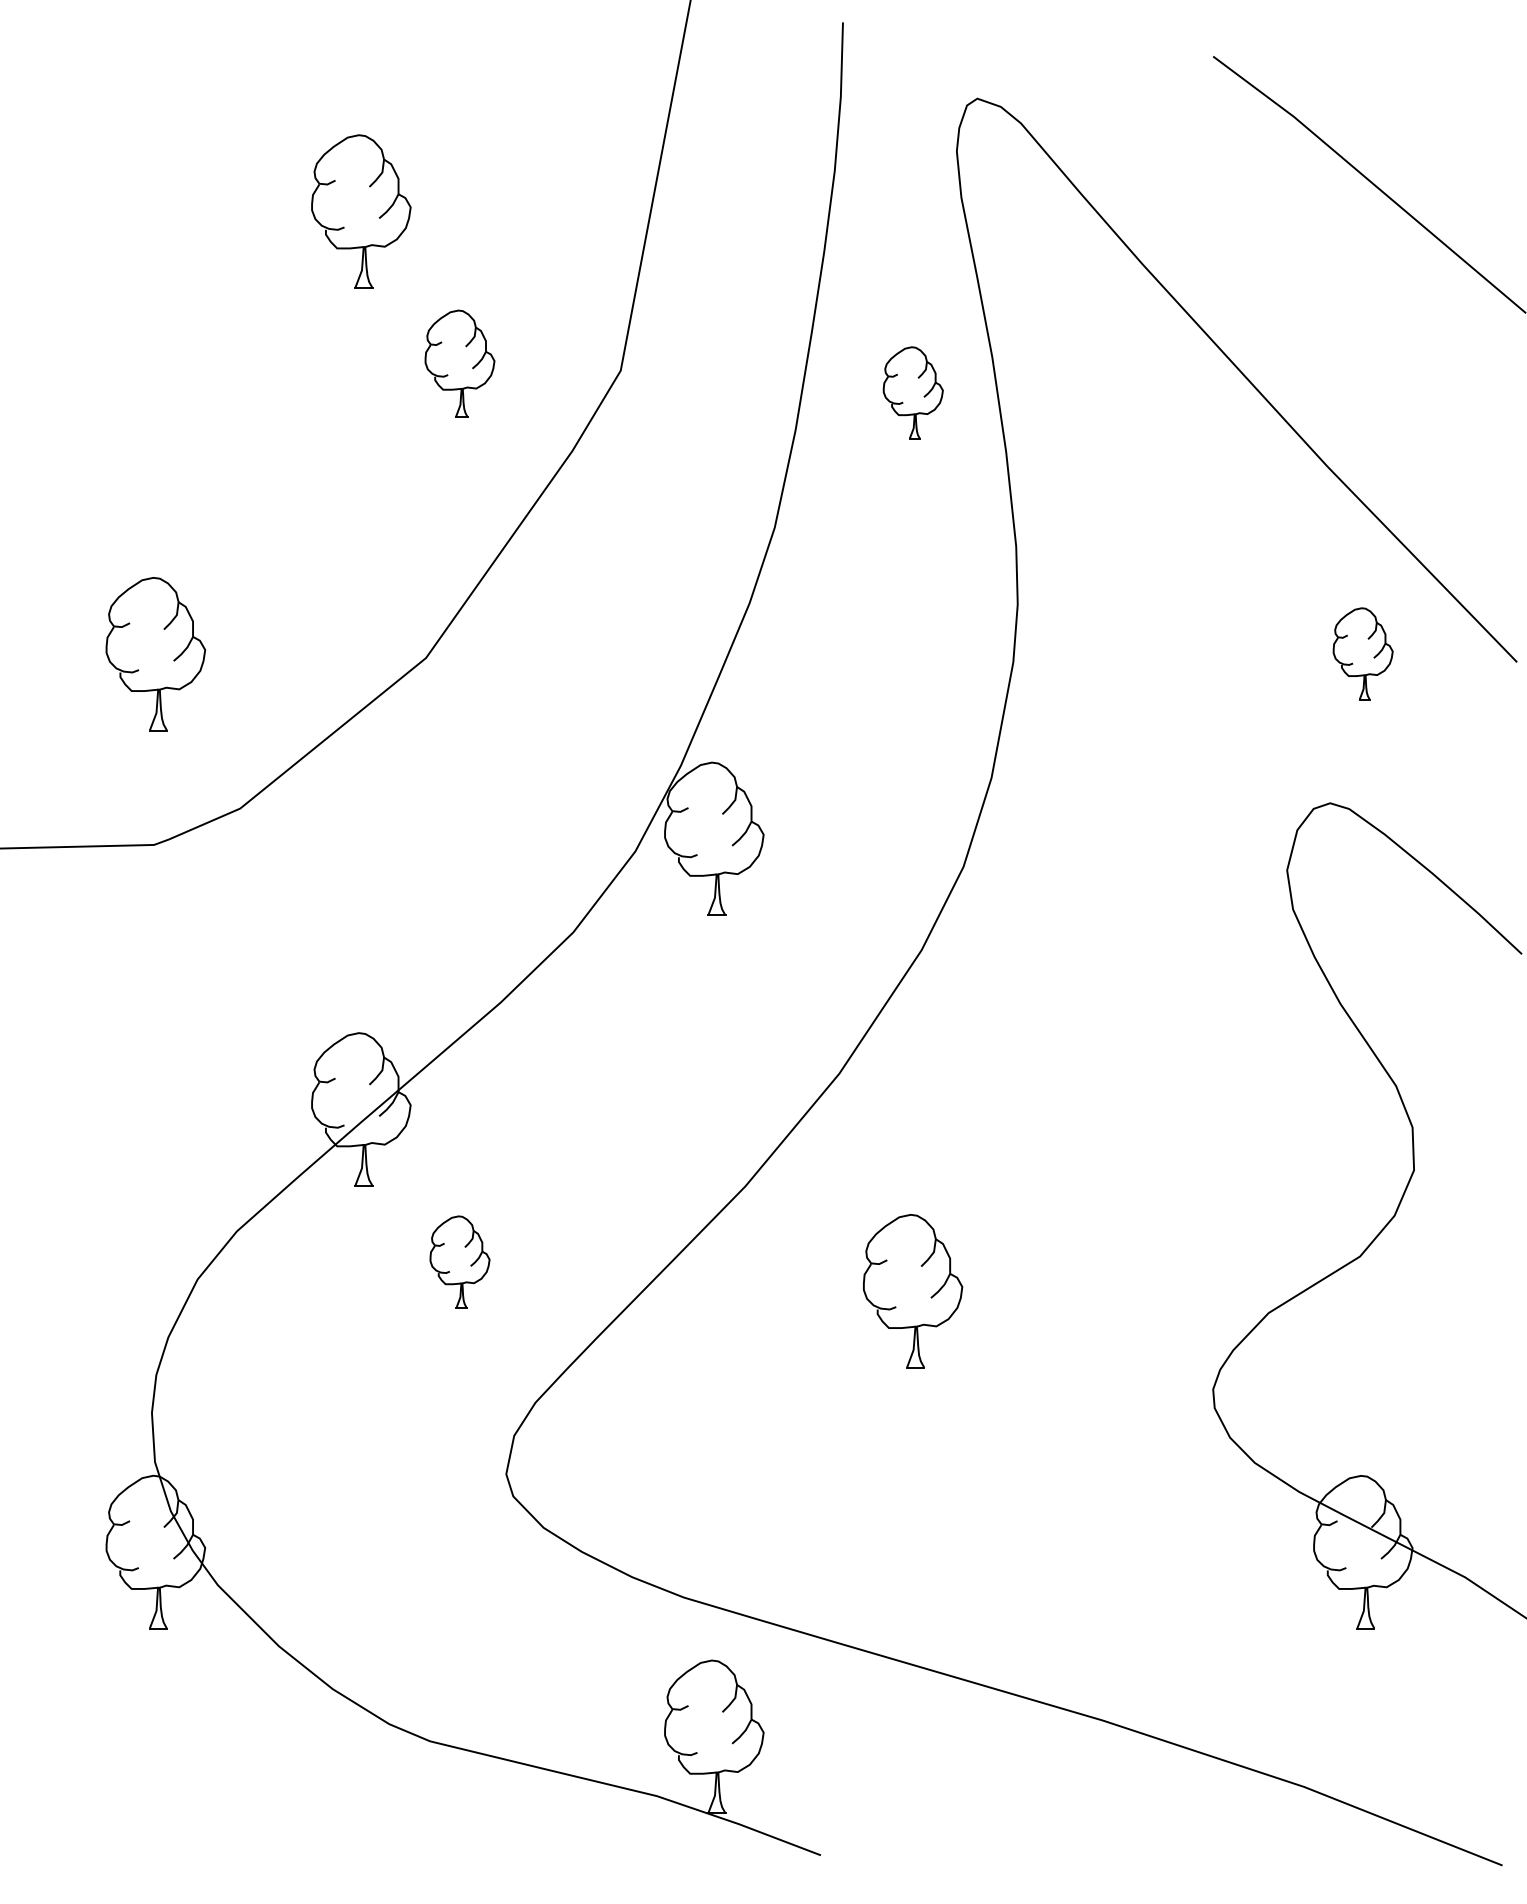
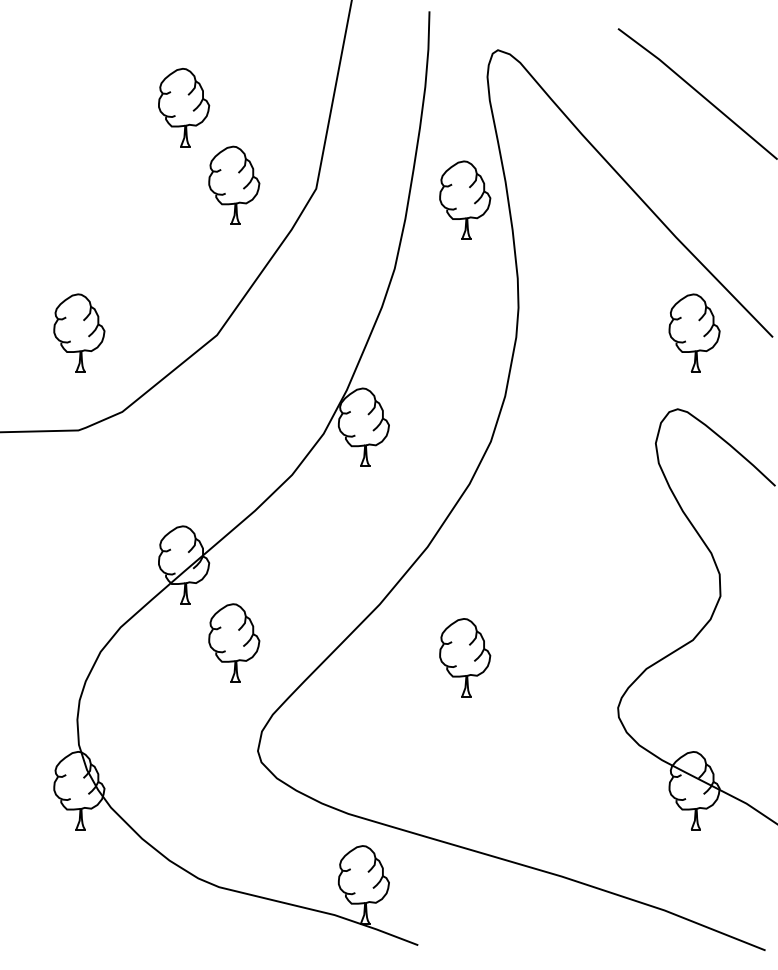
part: (460, 362) -> (234, 184), size x1.43
part: (913, 391) -> (465, 199), size x1.67
part: (1363, 652) -> (694, 332), size x1.67
part: (460, 1261) -> (234, 642), size x1.67

